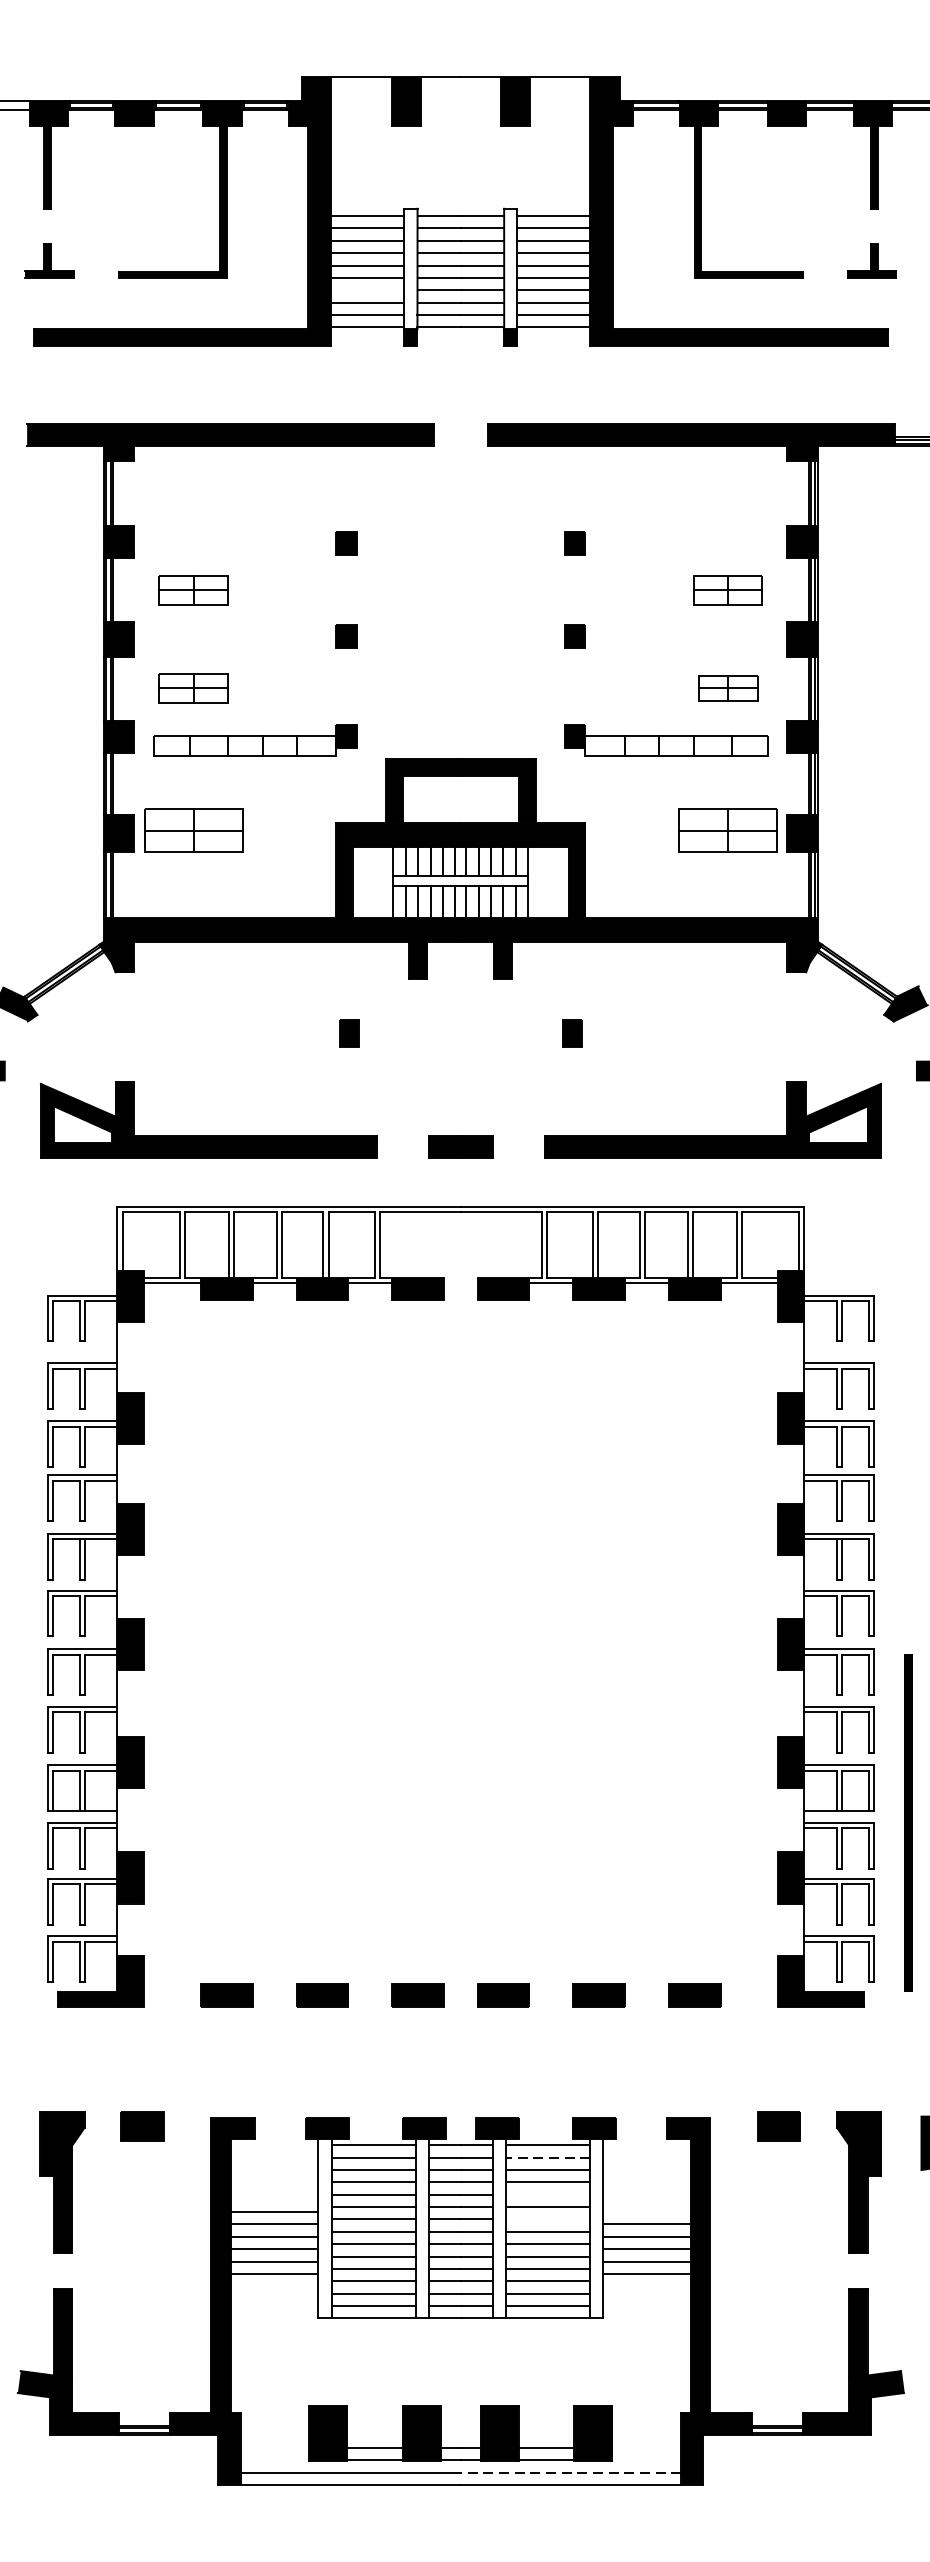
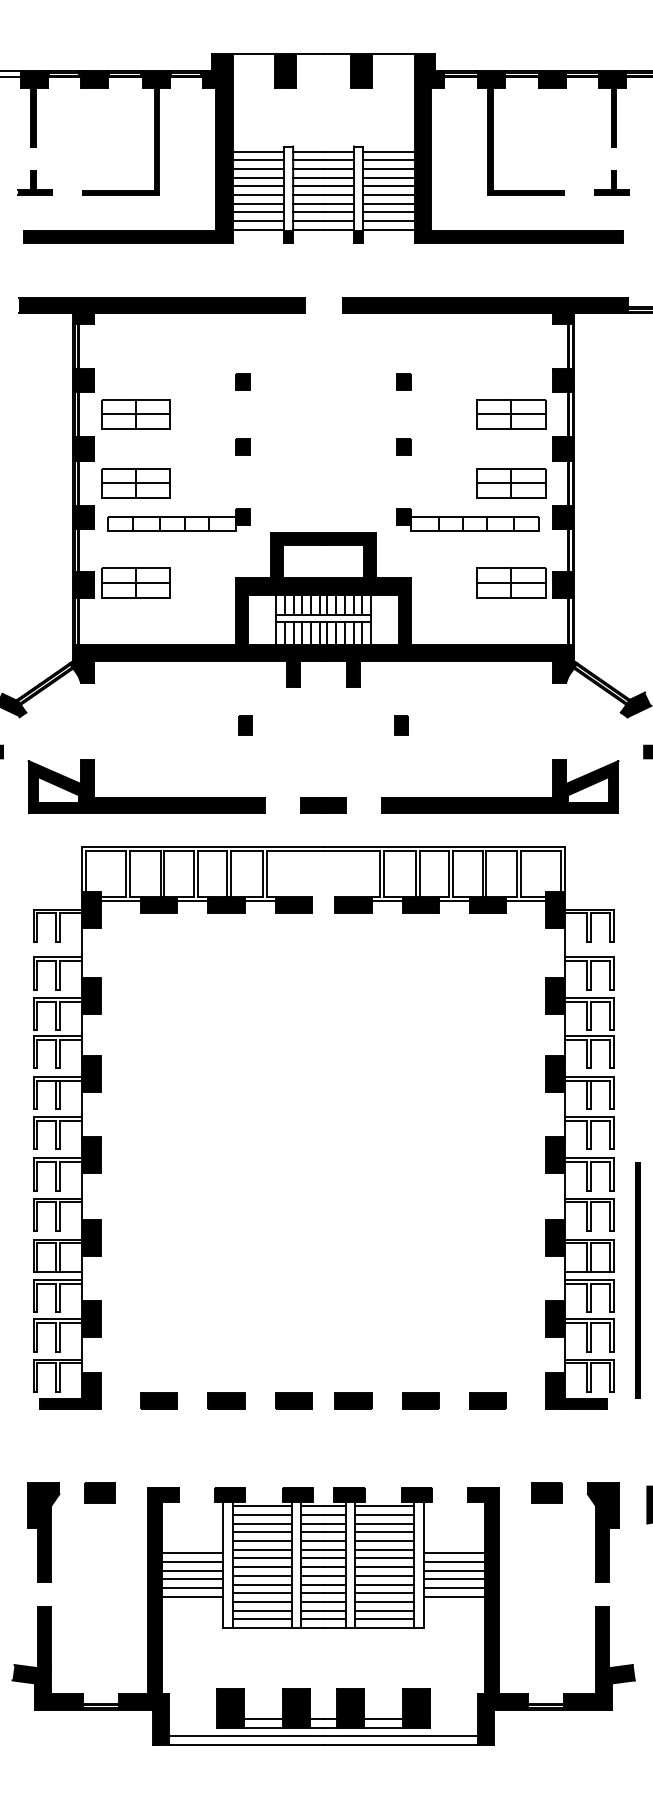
line: (366, 289) -> (257, 203), added
part: (193, 590) -> (135, 414), size x1.43
part: (728, 590) -> (511, 414), size x1.43
part: (193, 688) -> (135, 483), size x1.43
part: (728, 688) -> (511, 483), size x1.67
line: (547, 2158) -> (384, 1515), dashed -> solid
line: (547, 2195) -> (384, 1541), added
line: (647, 2212) -> (454, 1553), added
line: (547, 2219) -> (384, 1558), added
line: (570, 2472) -> (400, 1736), dashed -> solid

